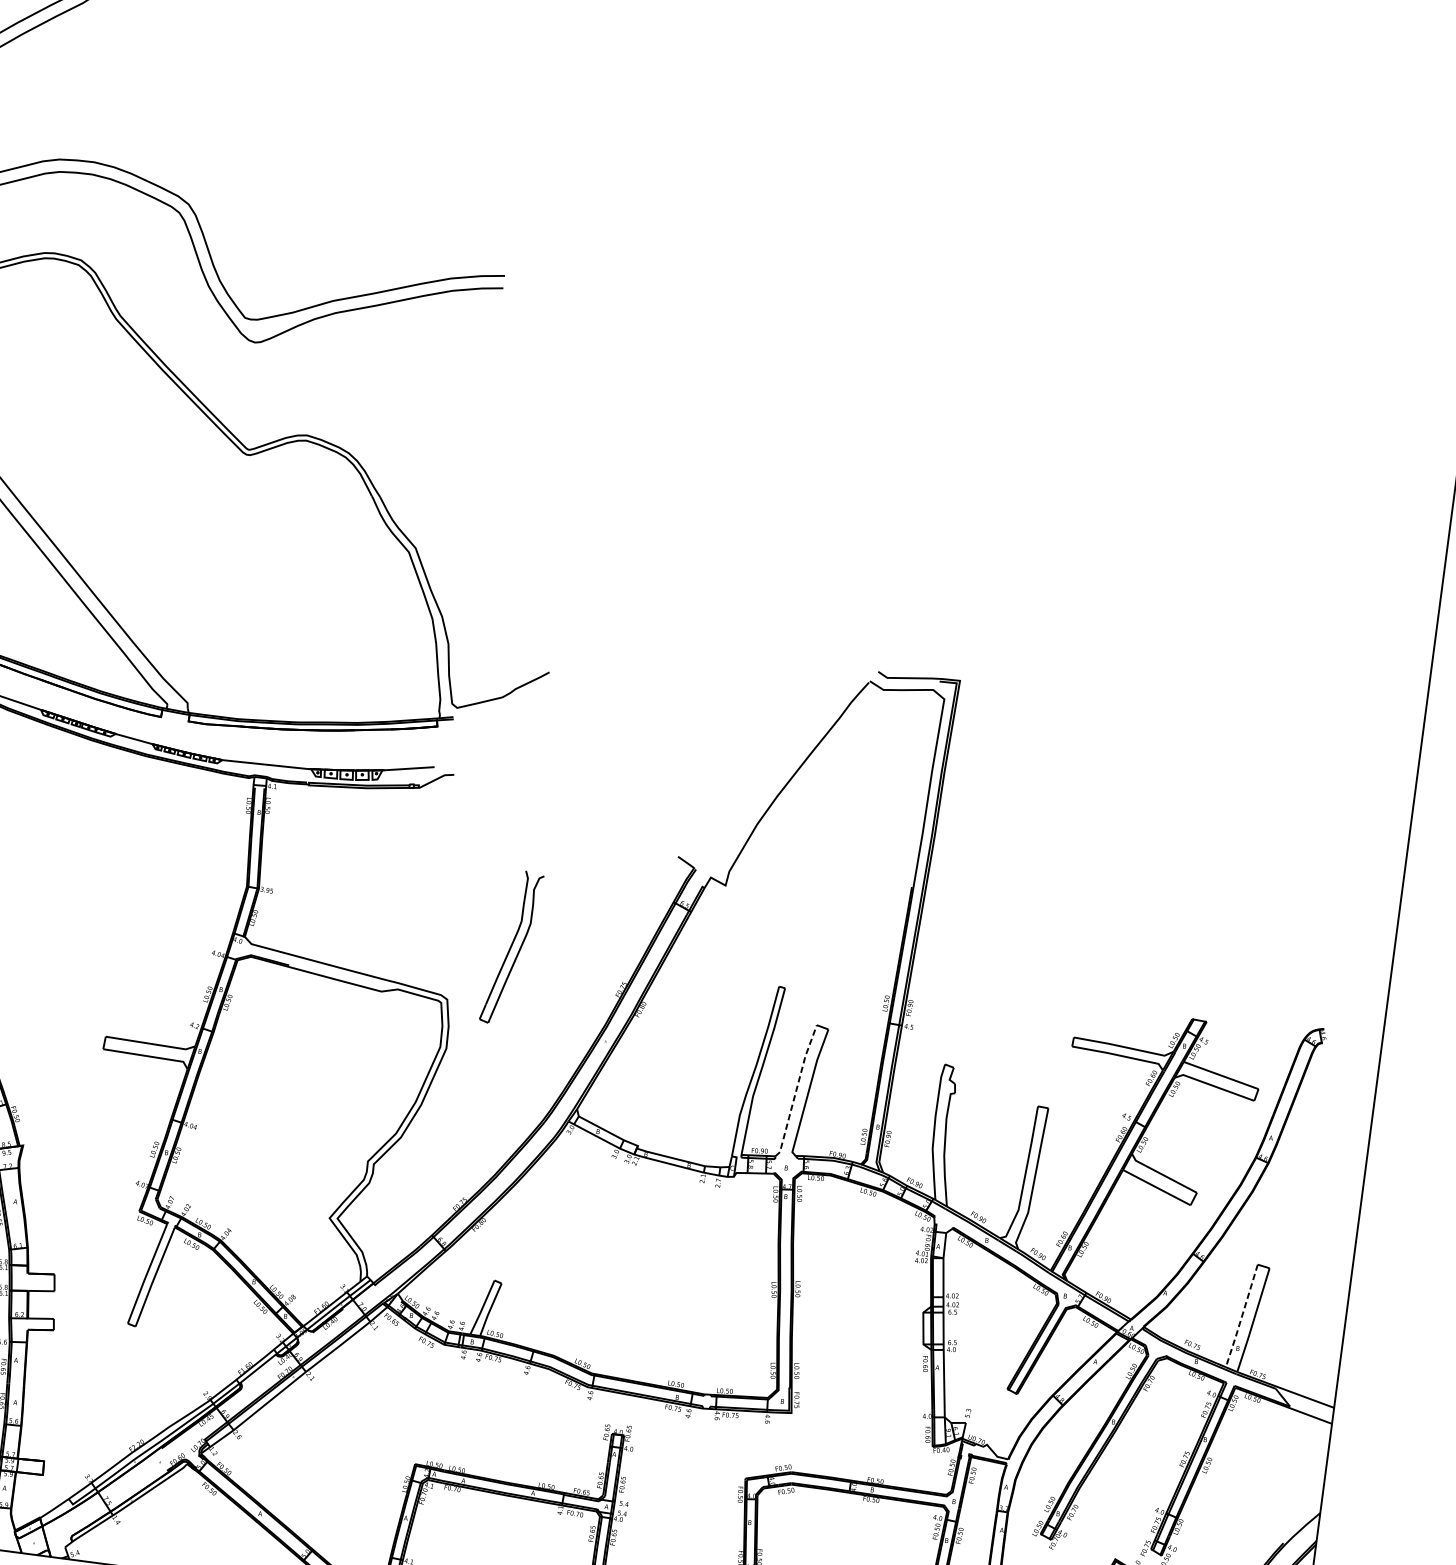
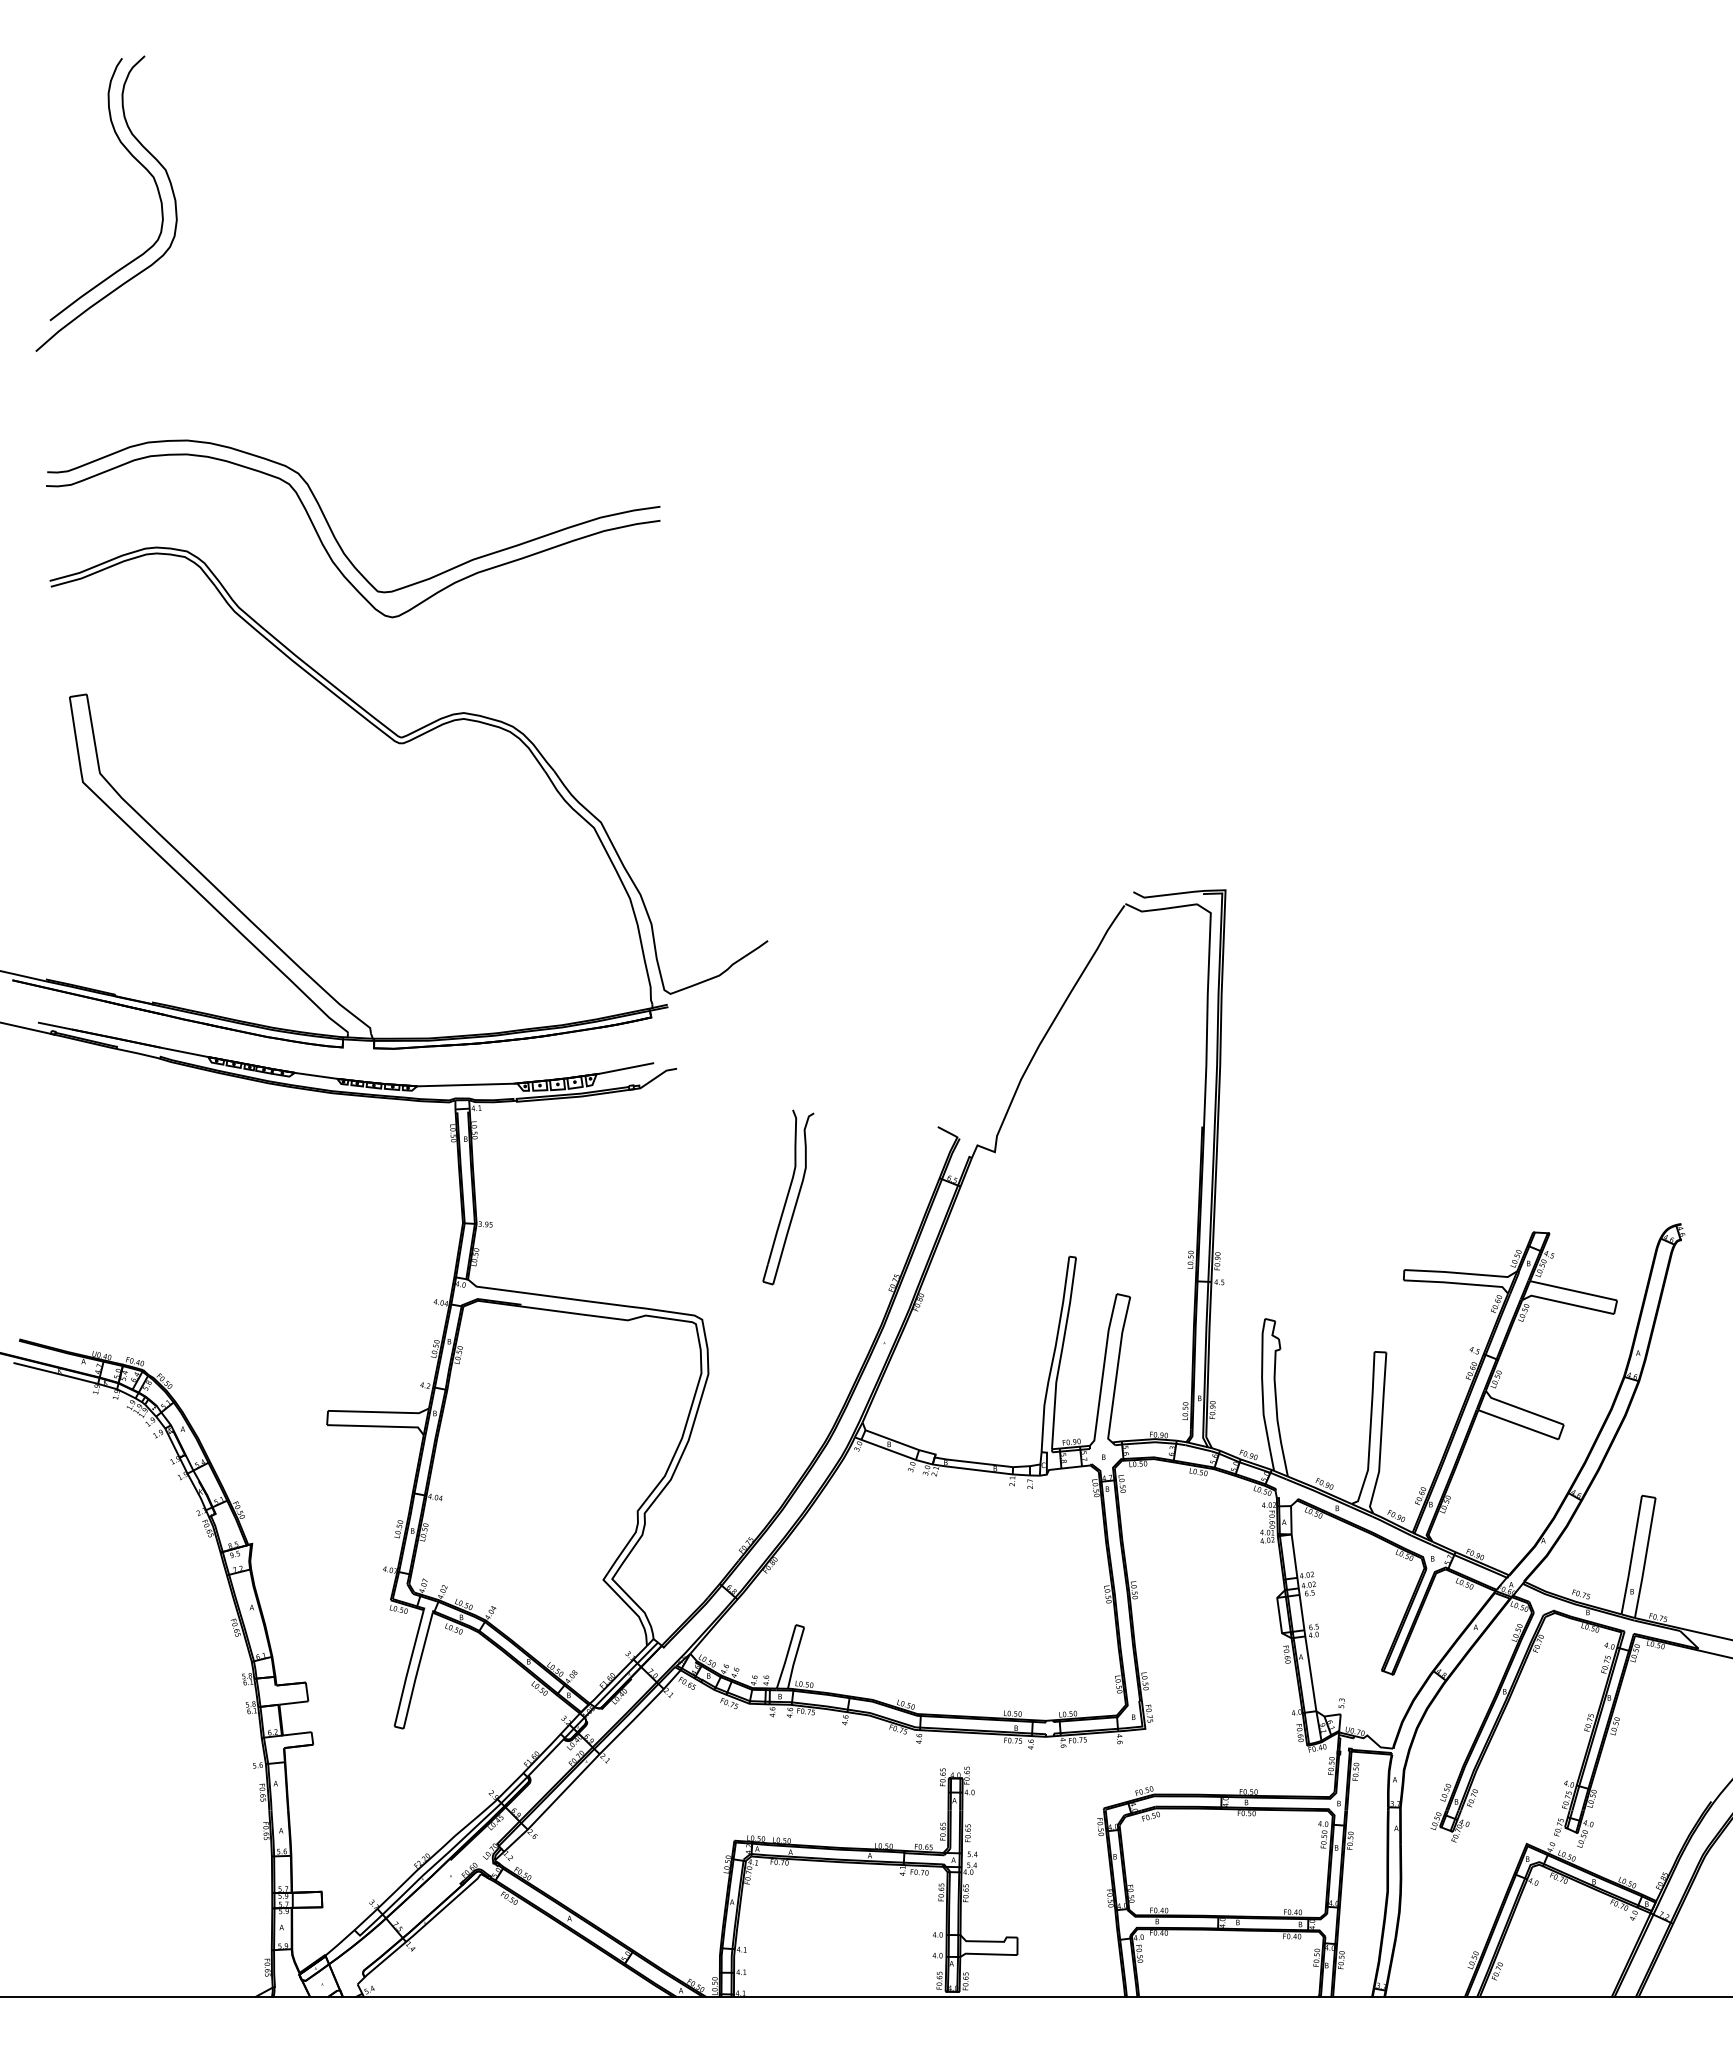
part: (511, 947) -> (788, 1197), moved
line: (796, 1090) -> (1103, 1369), dashed -> solid
line: (1241, 1317) -> (1631, 1556), dashed -> solid

